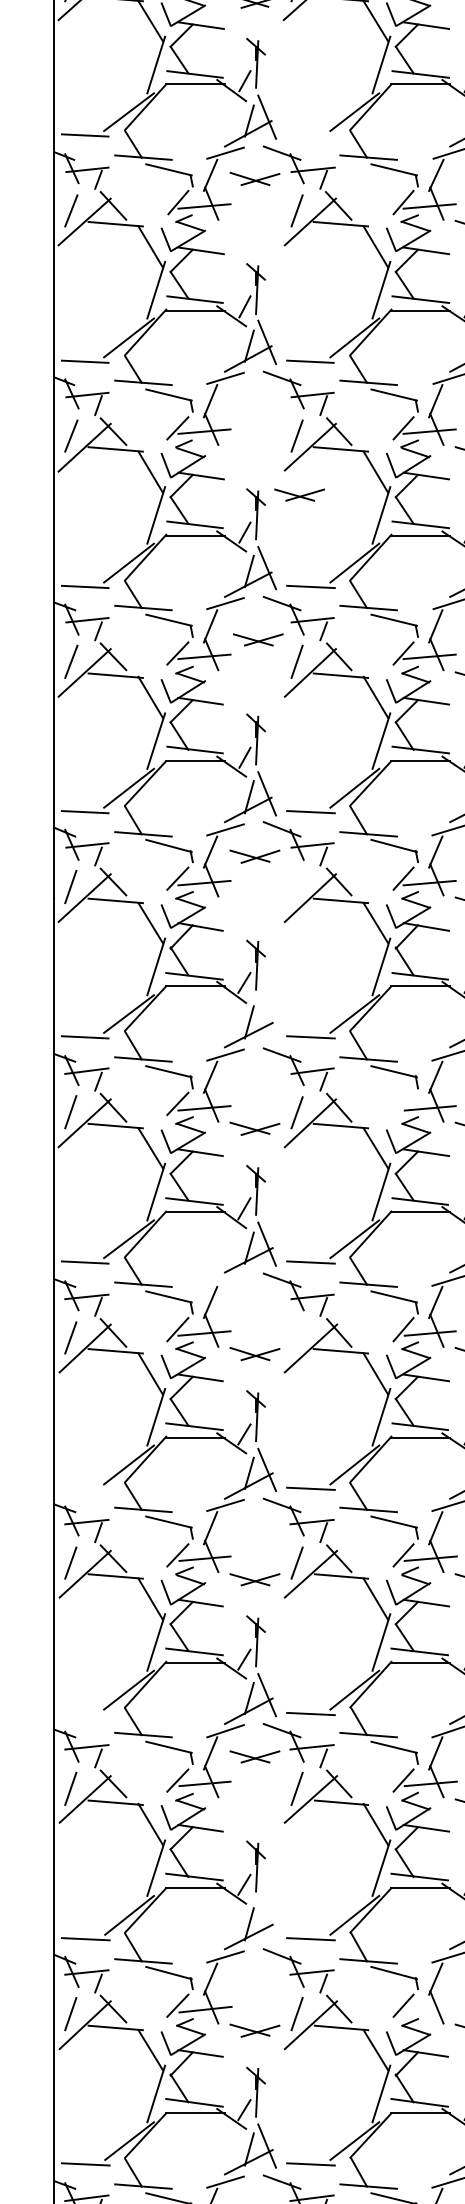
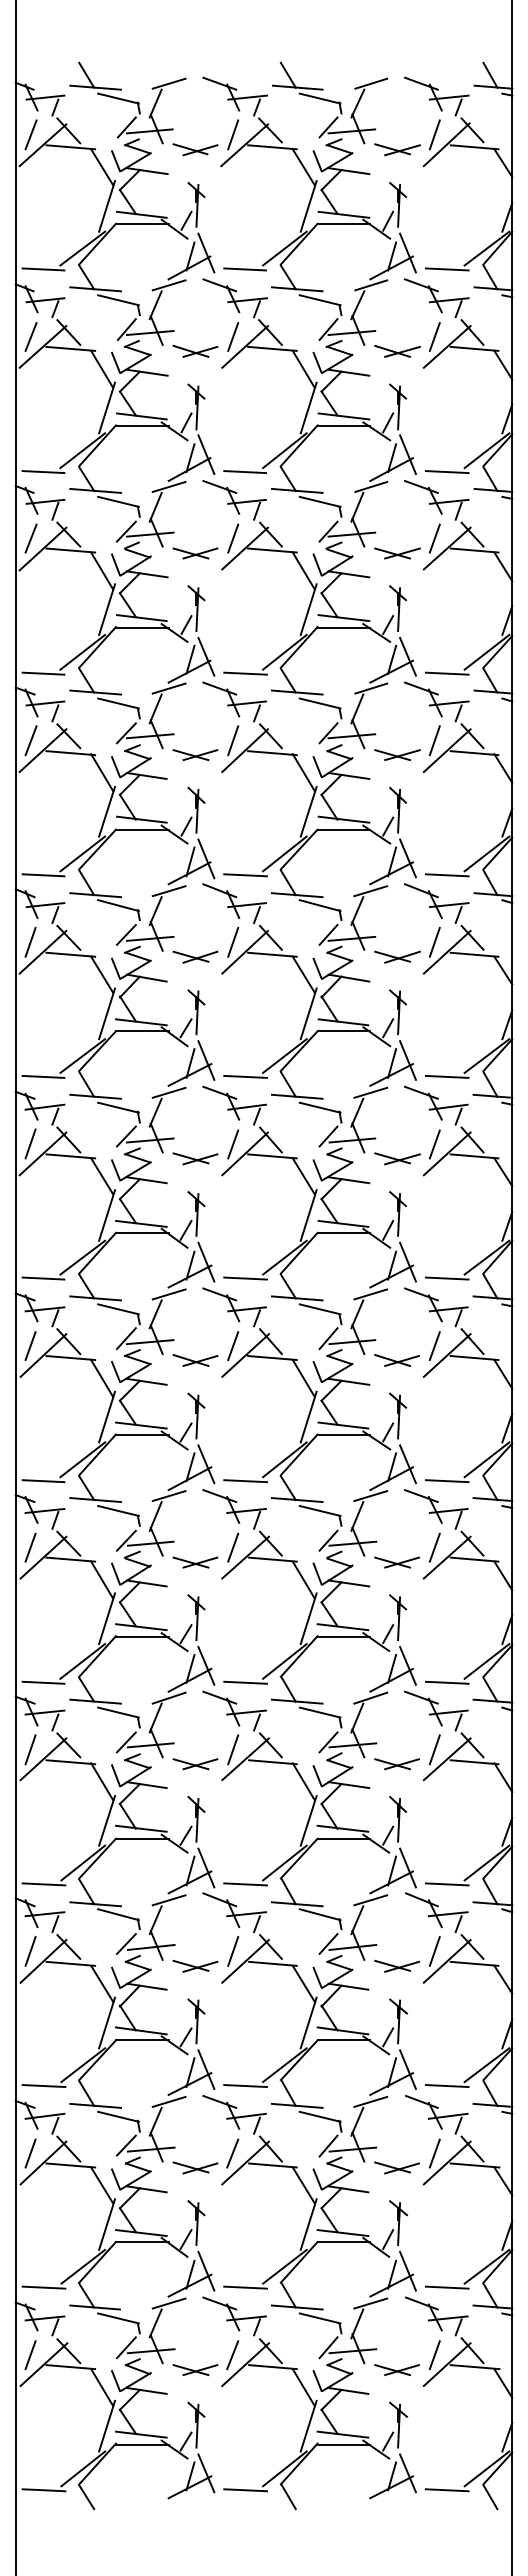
line: (309, 135) -> (244, 269), added
part: (254, 177) -> (195, 350), moved
part: (299, 495) -> (195, 553), moved
part: (258, 640) -> (195, 755), moved
part: (254, 855) -> (195, 956), moved
line: (297, 886) -> (233, 941), added
line: (267, 1018) -> (206, 1060), added
line: (403, 1103) -> (328, 1136), added
line: (224, 1280) -> (168, 1294), added
line: (297, 1338) -> (233, 1346), added
line: (85, 1489) -> (43, 1481), added
line: (85, 1713) -> (43, 1682), added
part: (254, 1757) -> (195, 1764), moved
line: (267, 1920) -> (206, 1867), added
line: (430, 2009) -> (352, 1947), added

